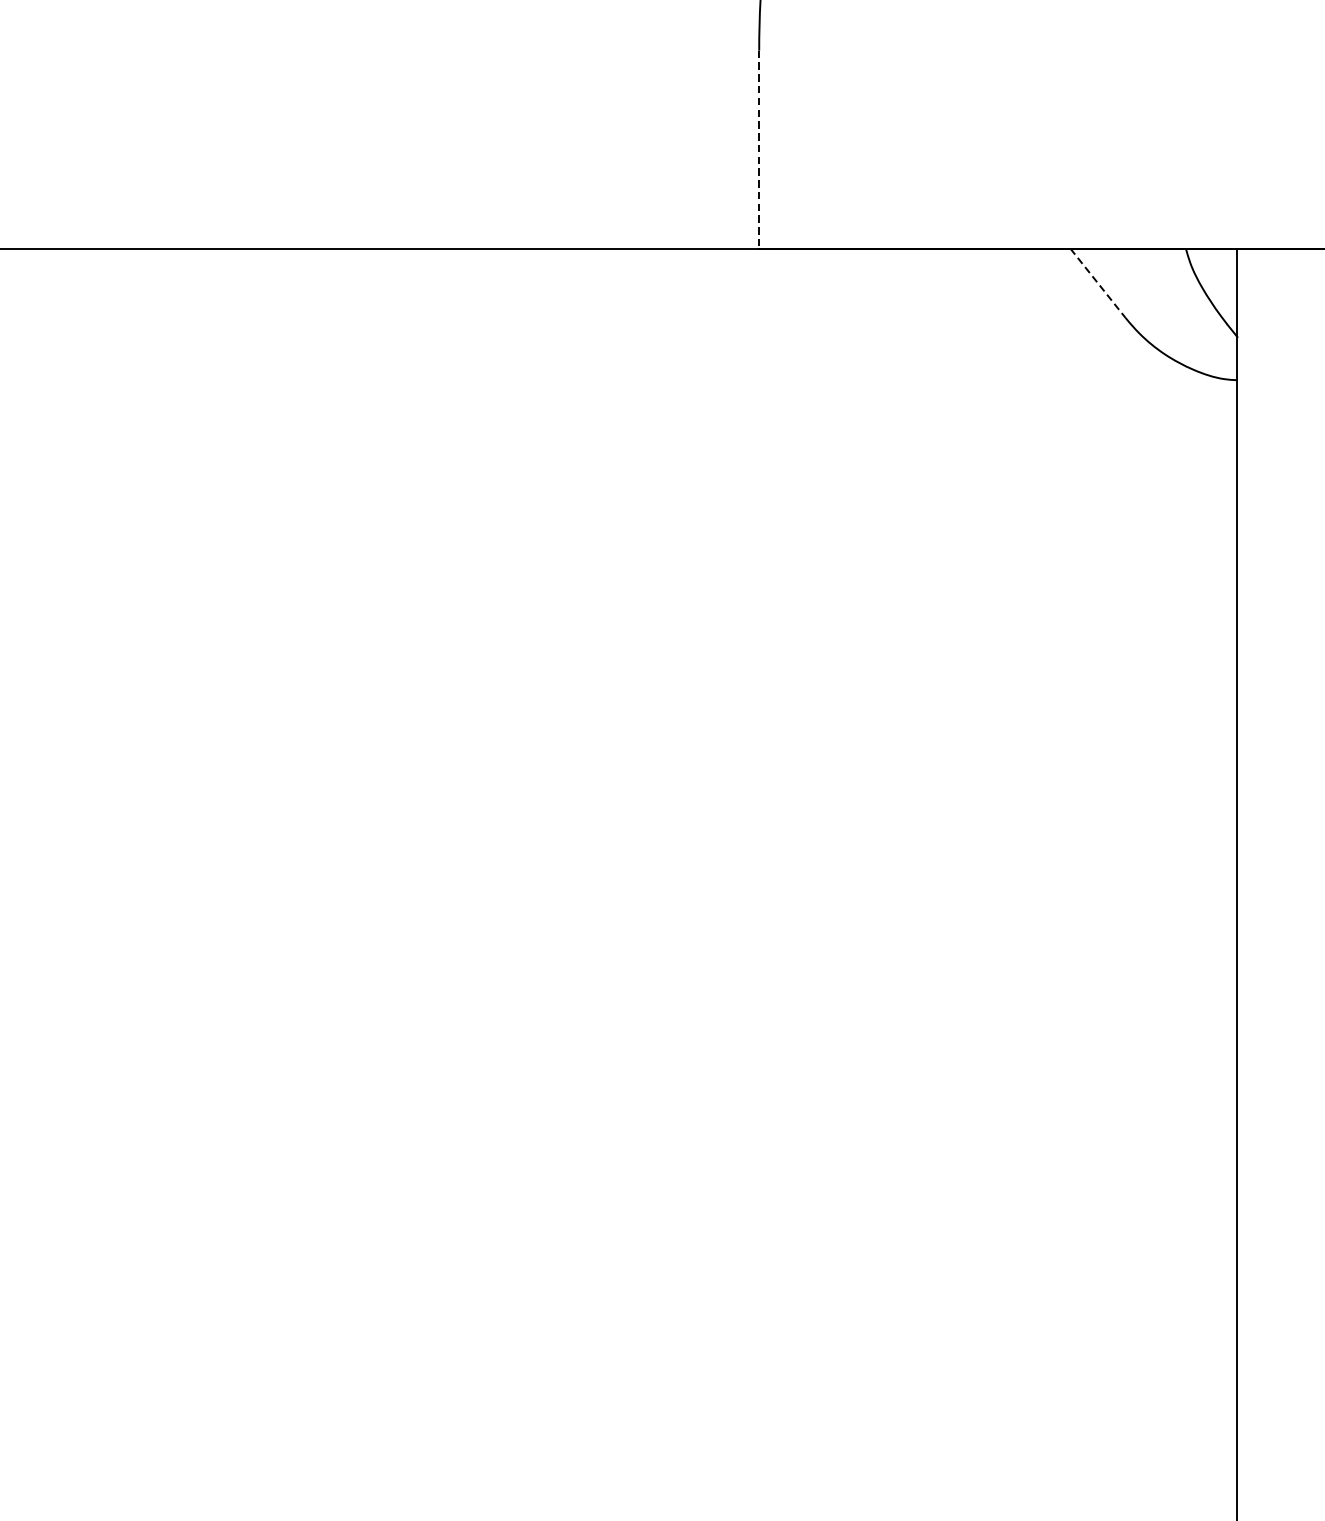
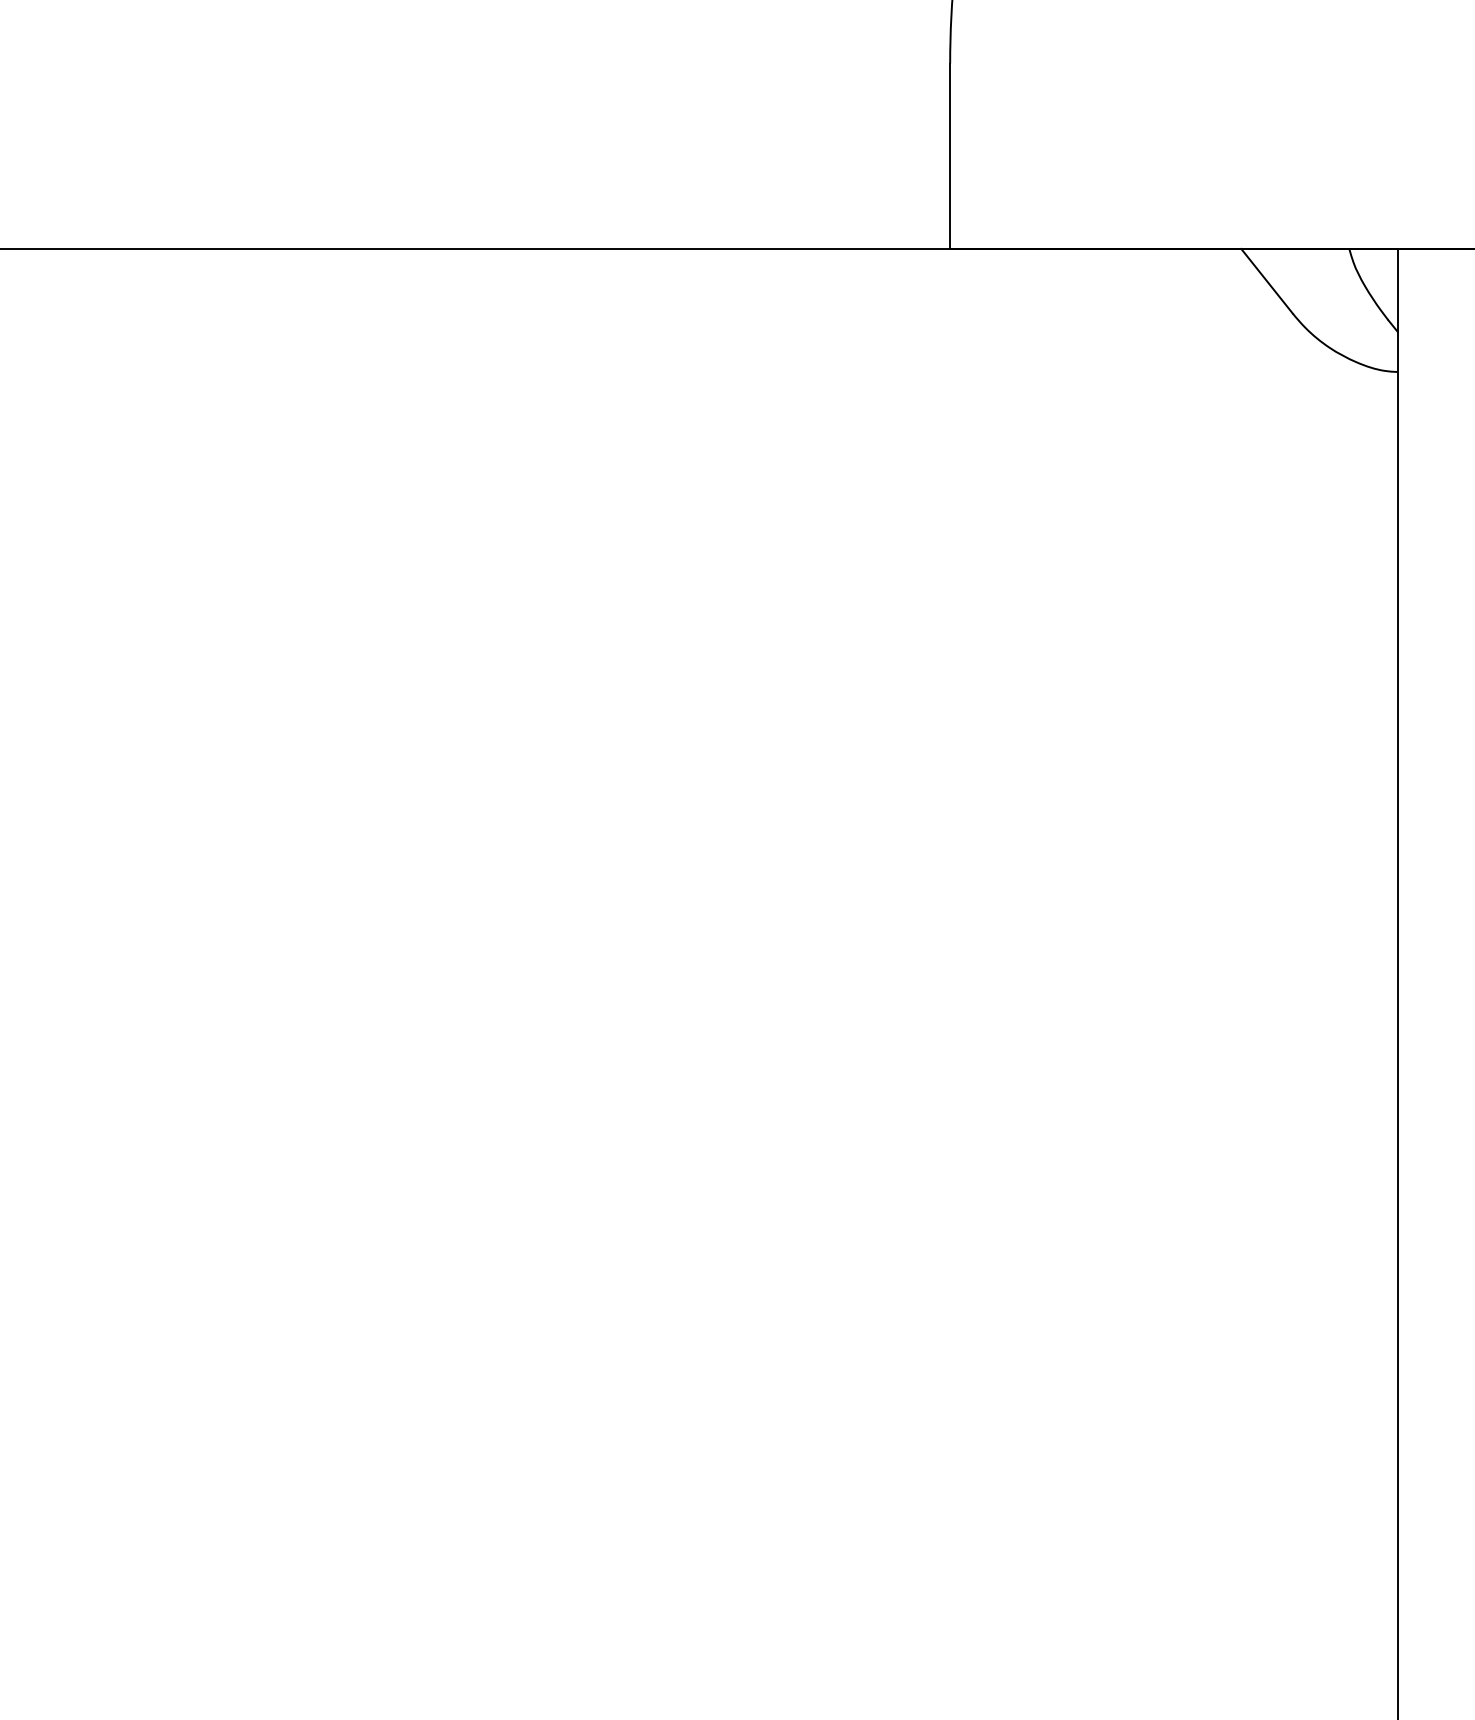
line: (759, 149) -> (950, 156), dashed -> solid
line: (1098, 283) -> (1267, 281), dashed -> solid

